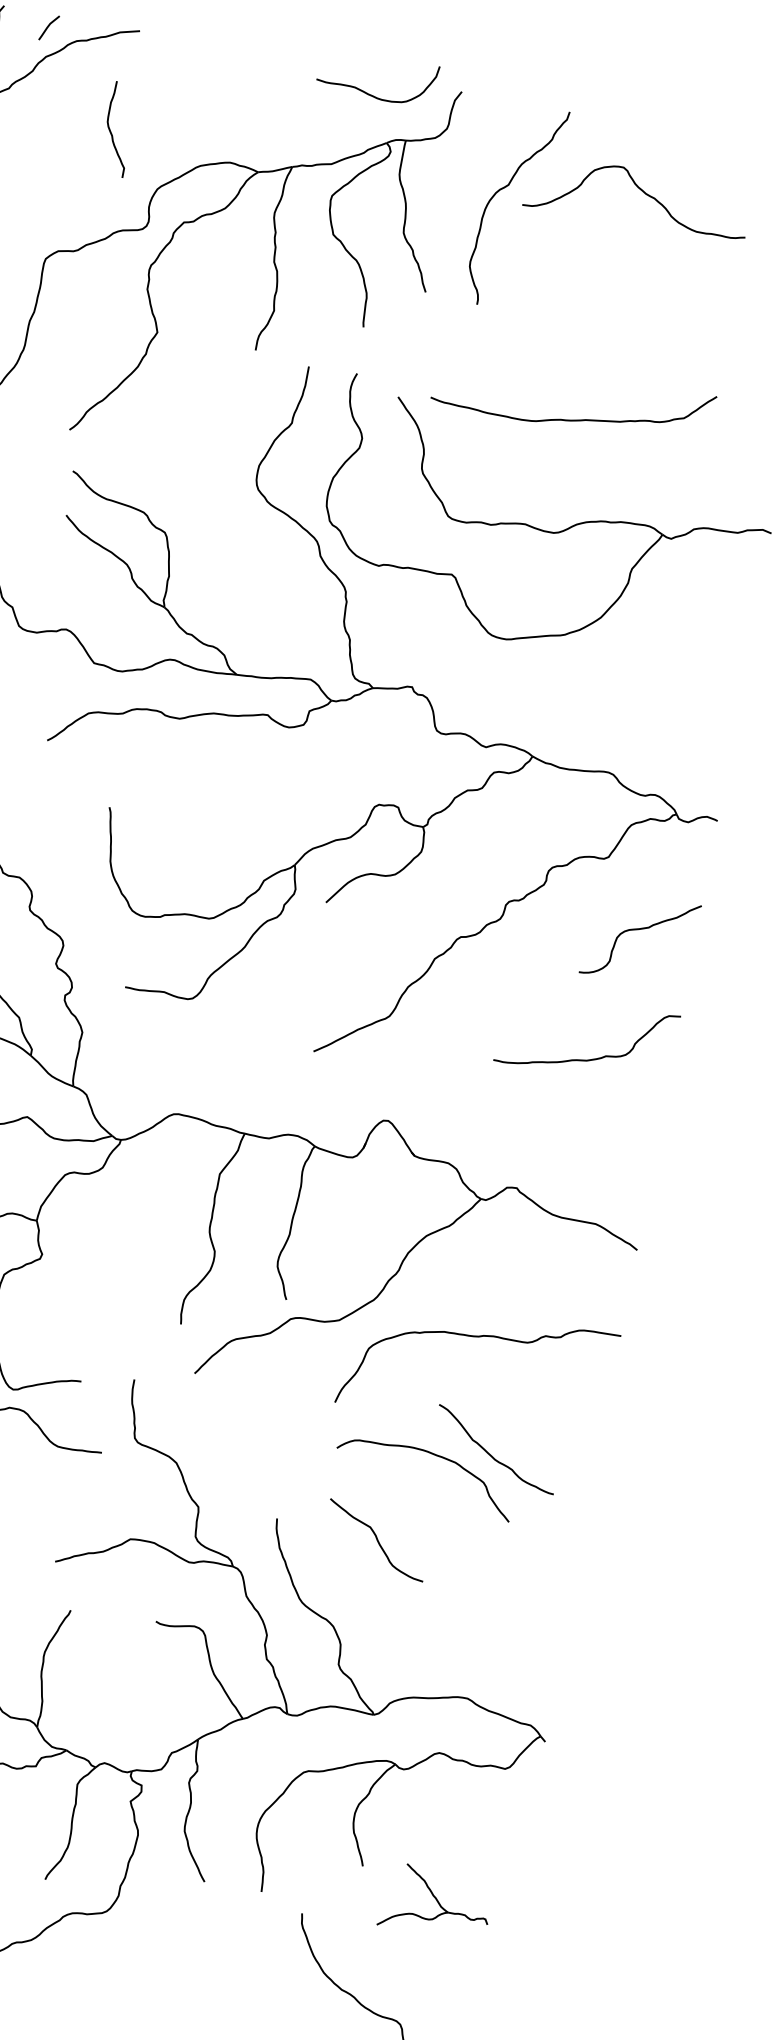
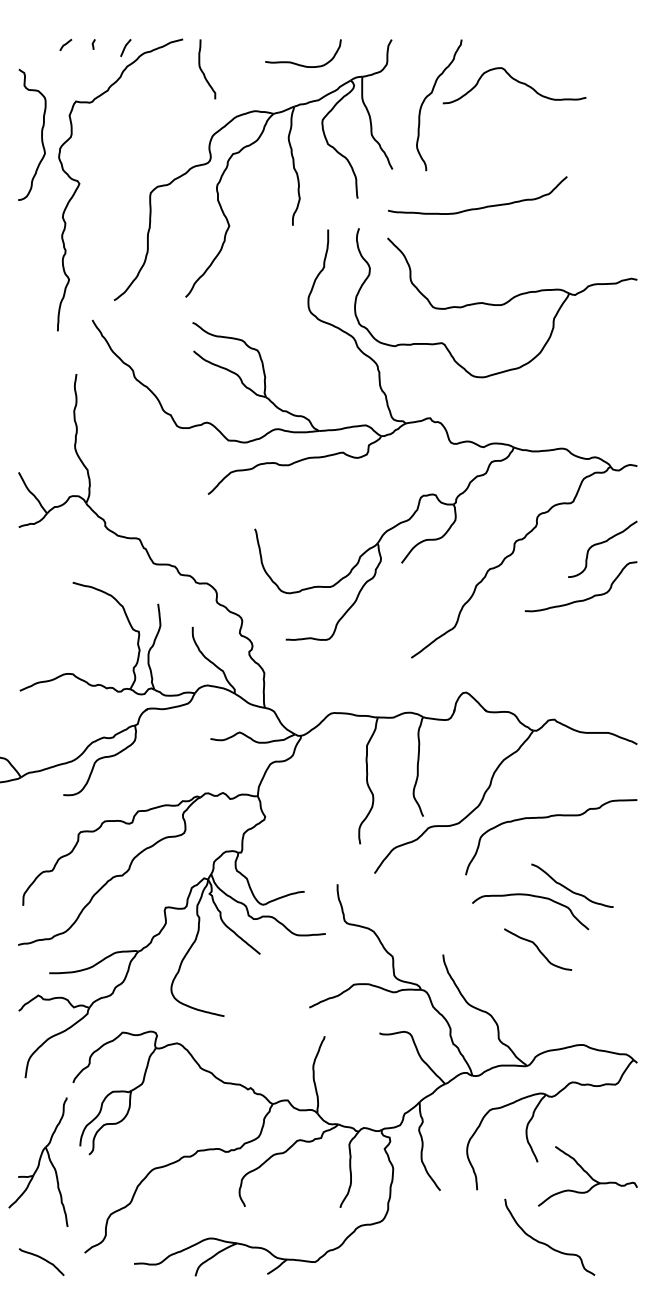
curve: (373, 94) -> (302, 64), moved
curve: (112, 131) -> (203, 71), moved
curve: (571, 418) -> (478, 207), moved
curve: (585, 1058) -> (582, 599), moved
curve: (377, 1540) -> (538, 949), moved
part: (435, 1902) -> (587, 1176), size x1.43

